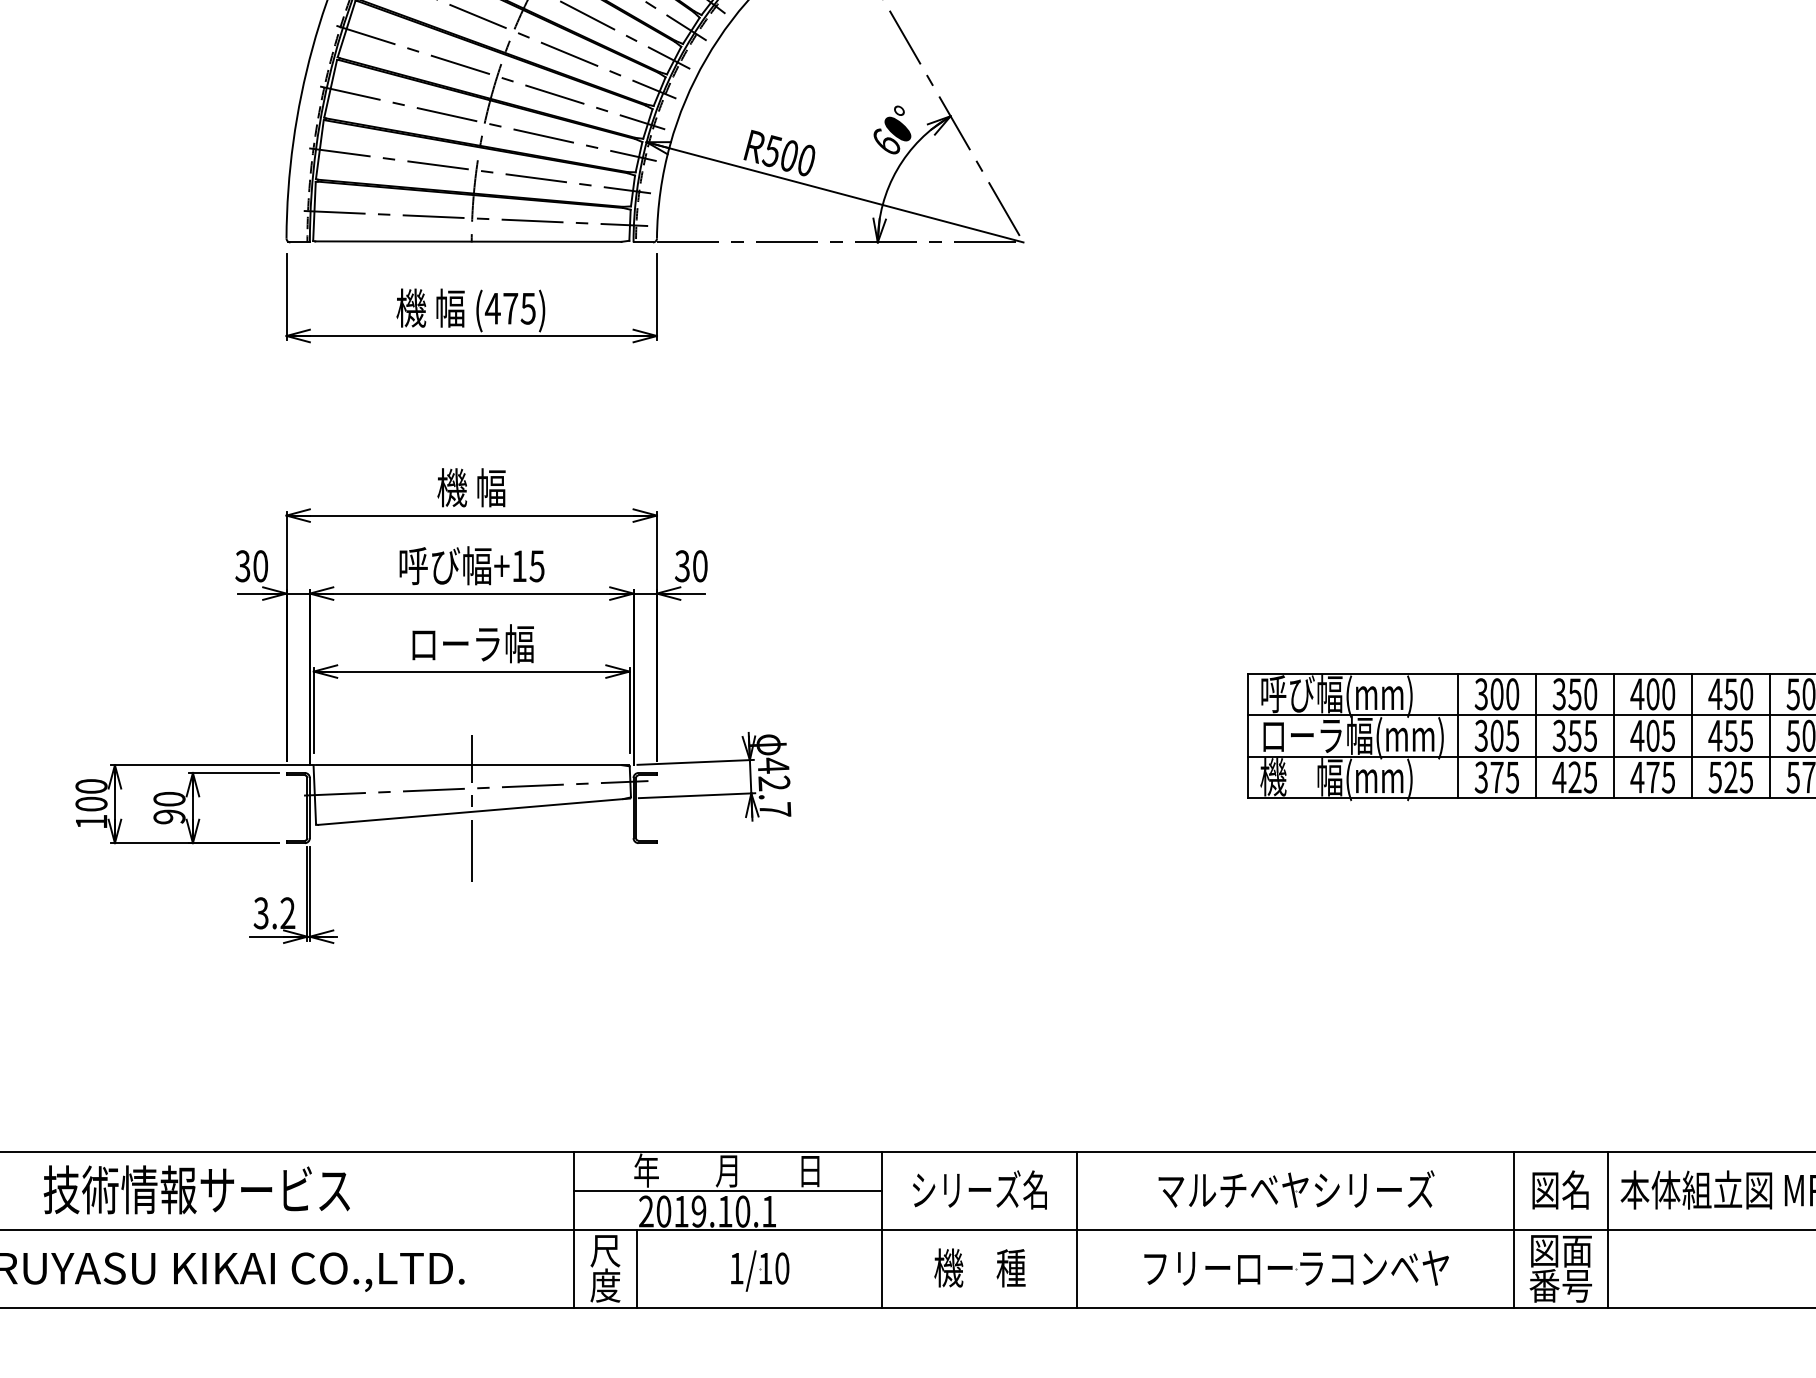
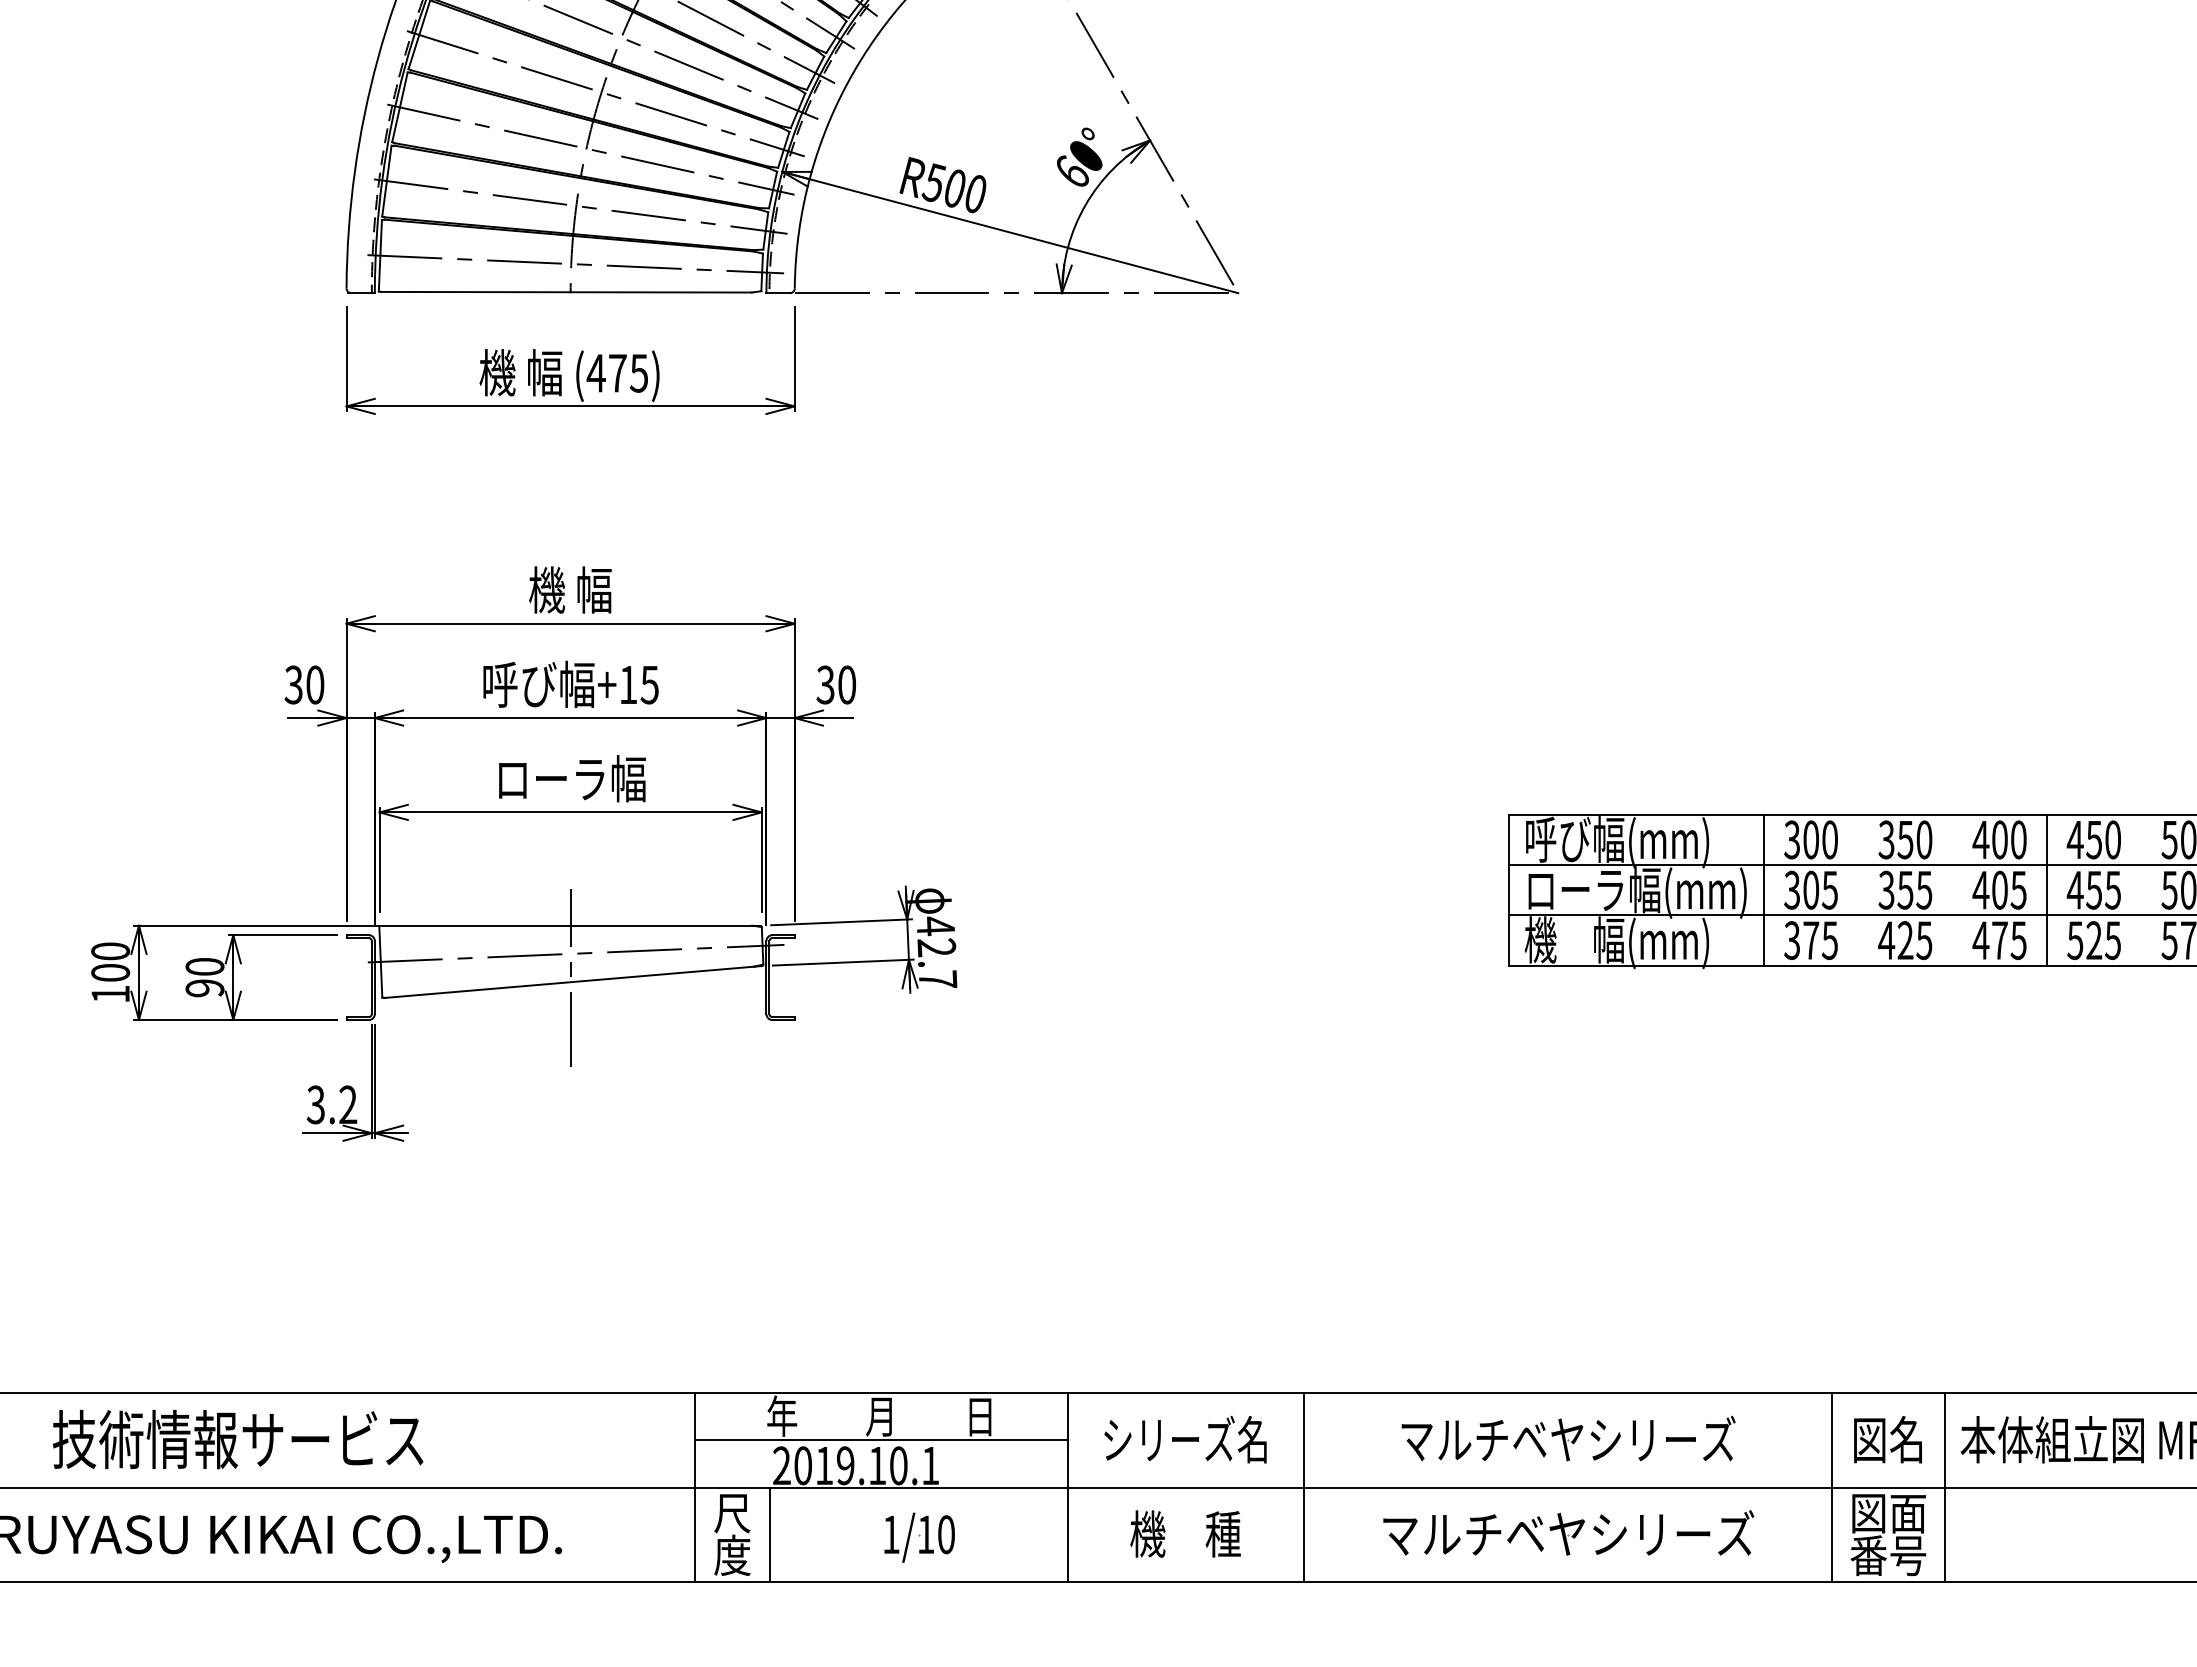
line: (1536, 735) -> (1858, 889), removed
line: (1614, 735) -> (1953, 889), removed
line: (1770, 735) -> (2142, 889), removed
text: (1296, 1266) -> (1568, 1532), フリーローラコンベヤ -> マルチベヤシリーズ

